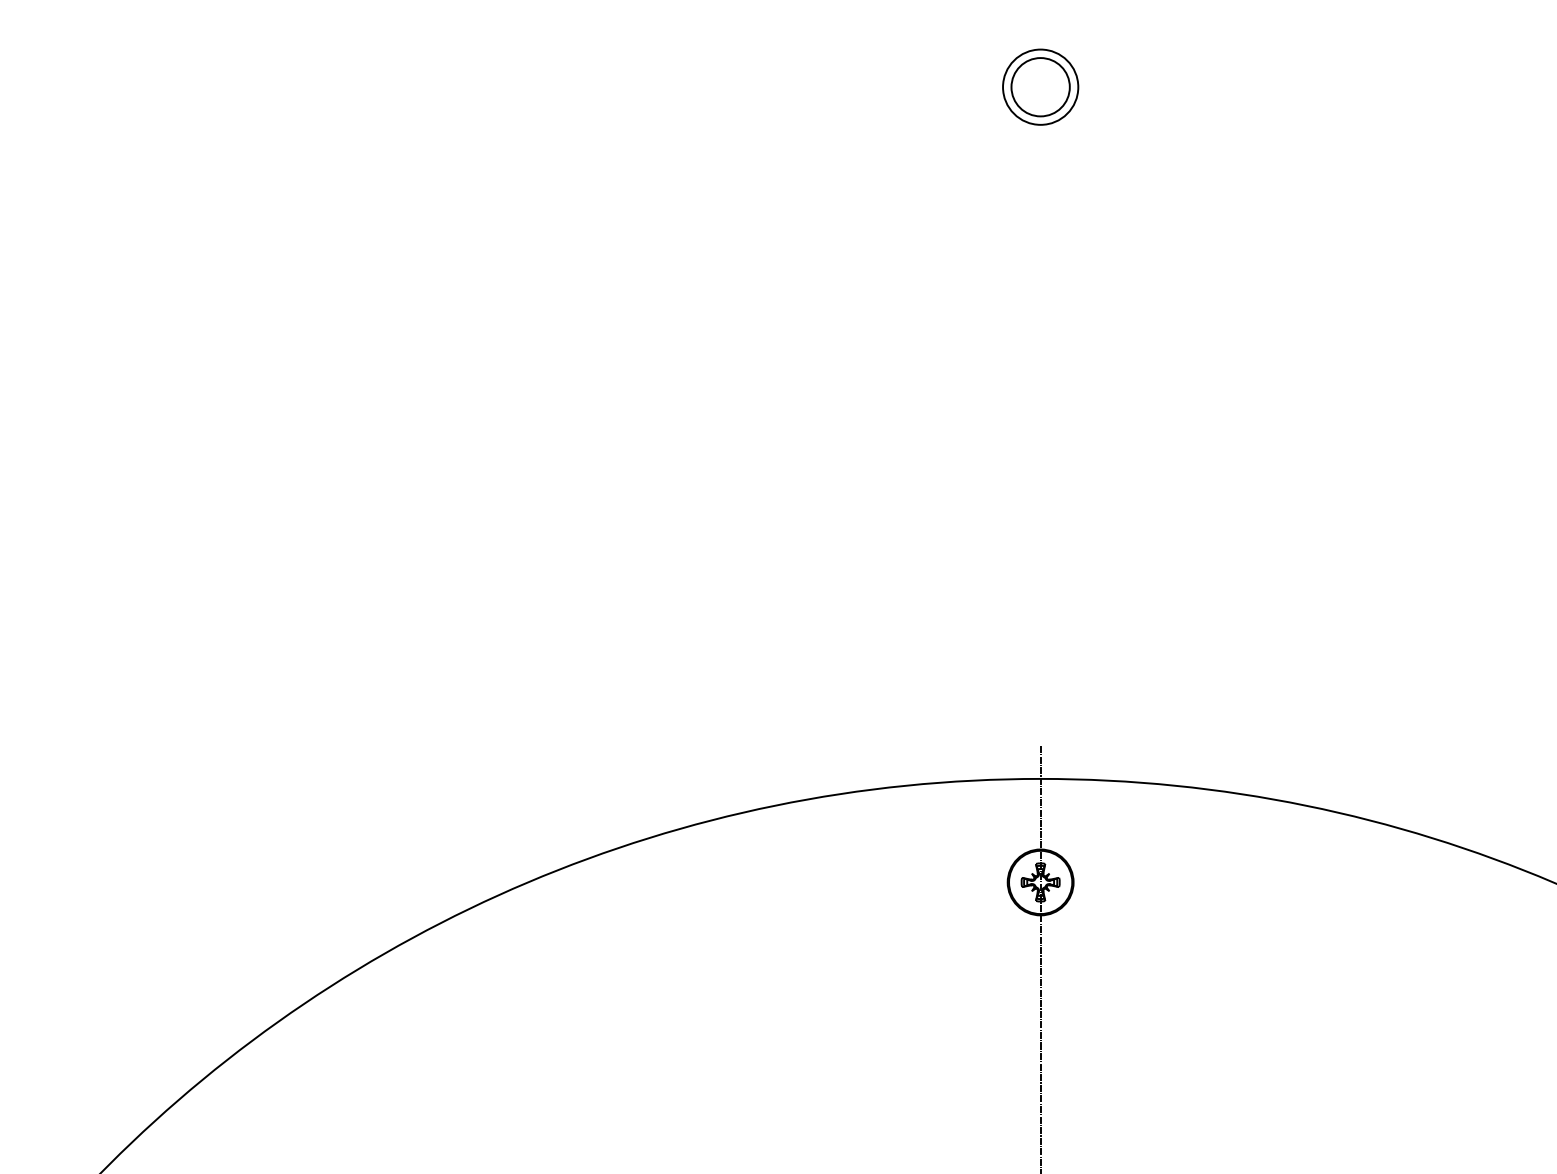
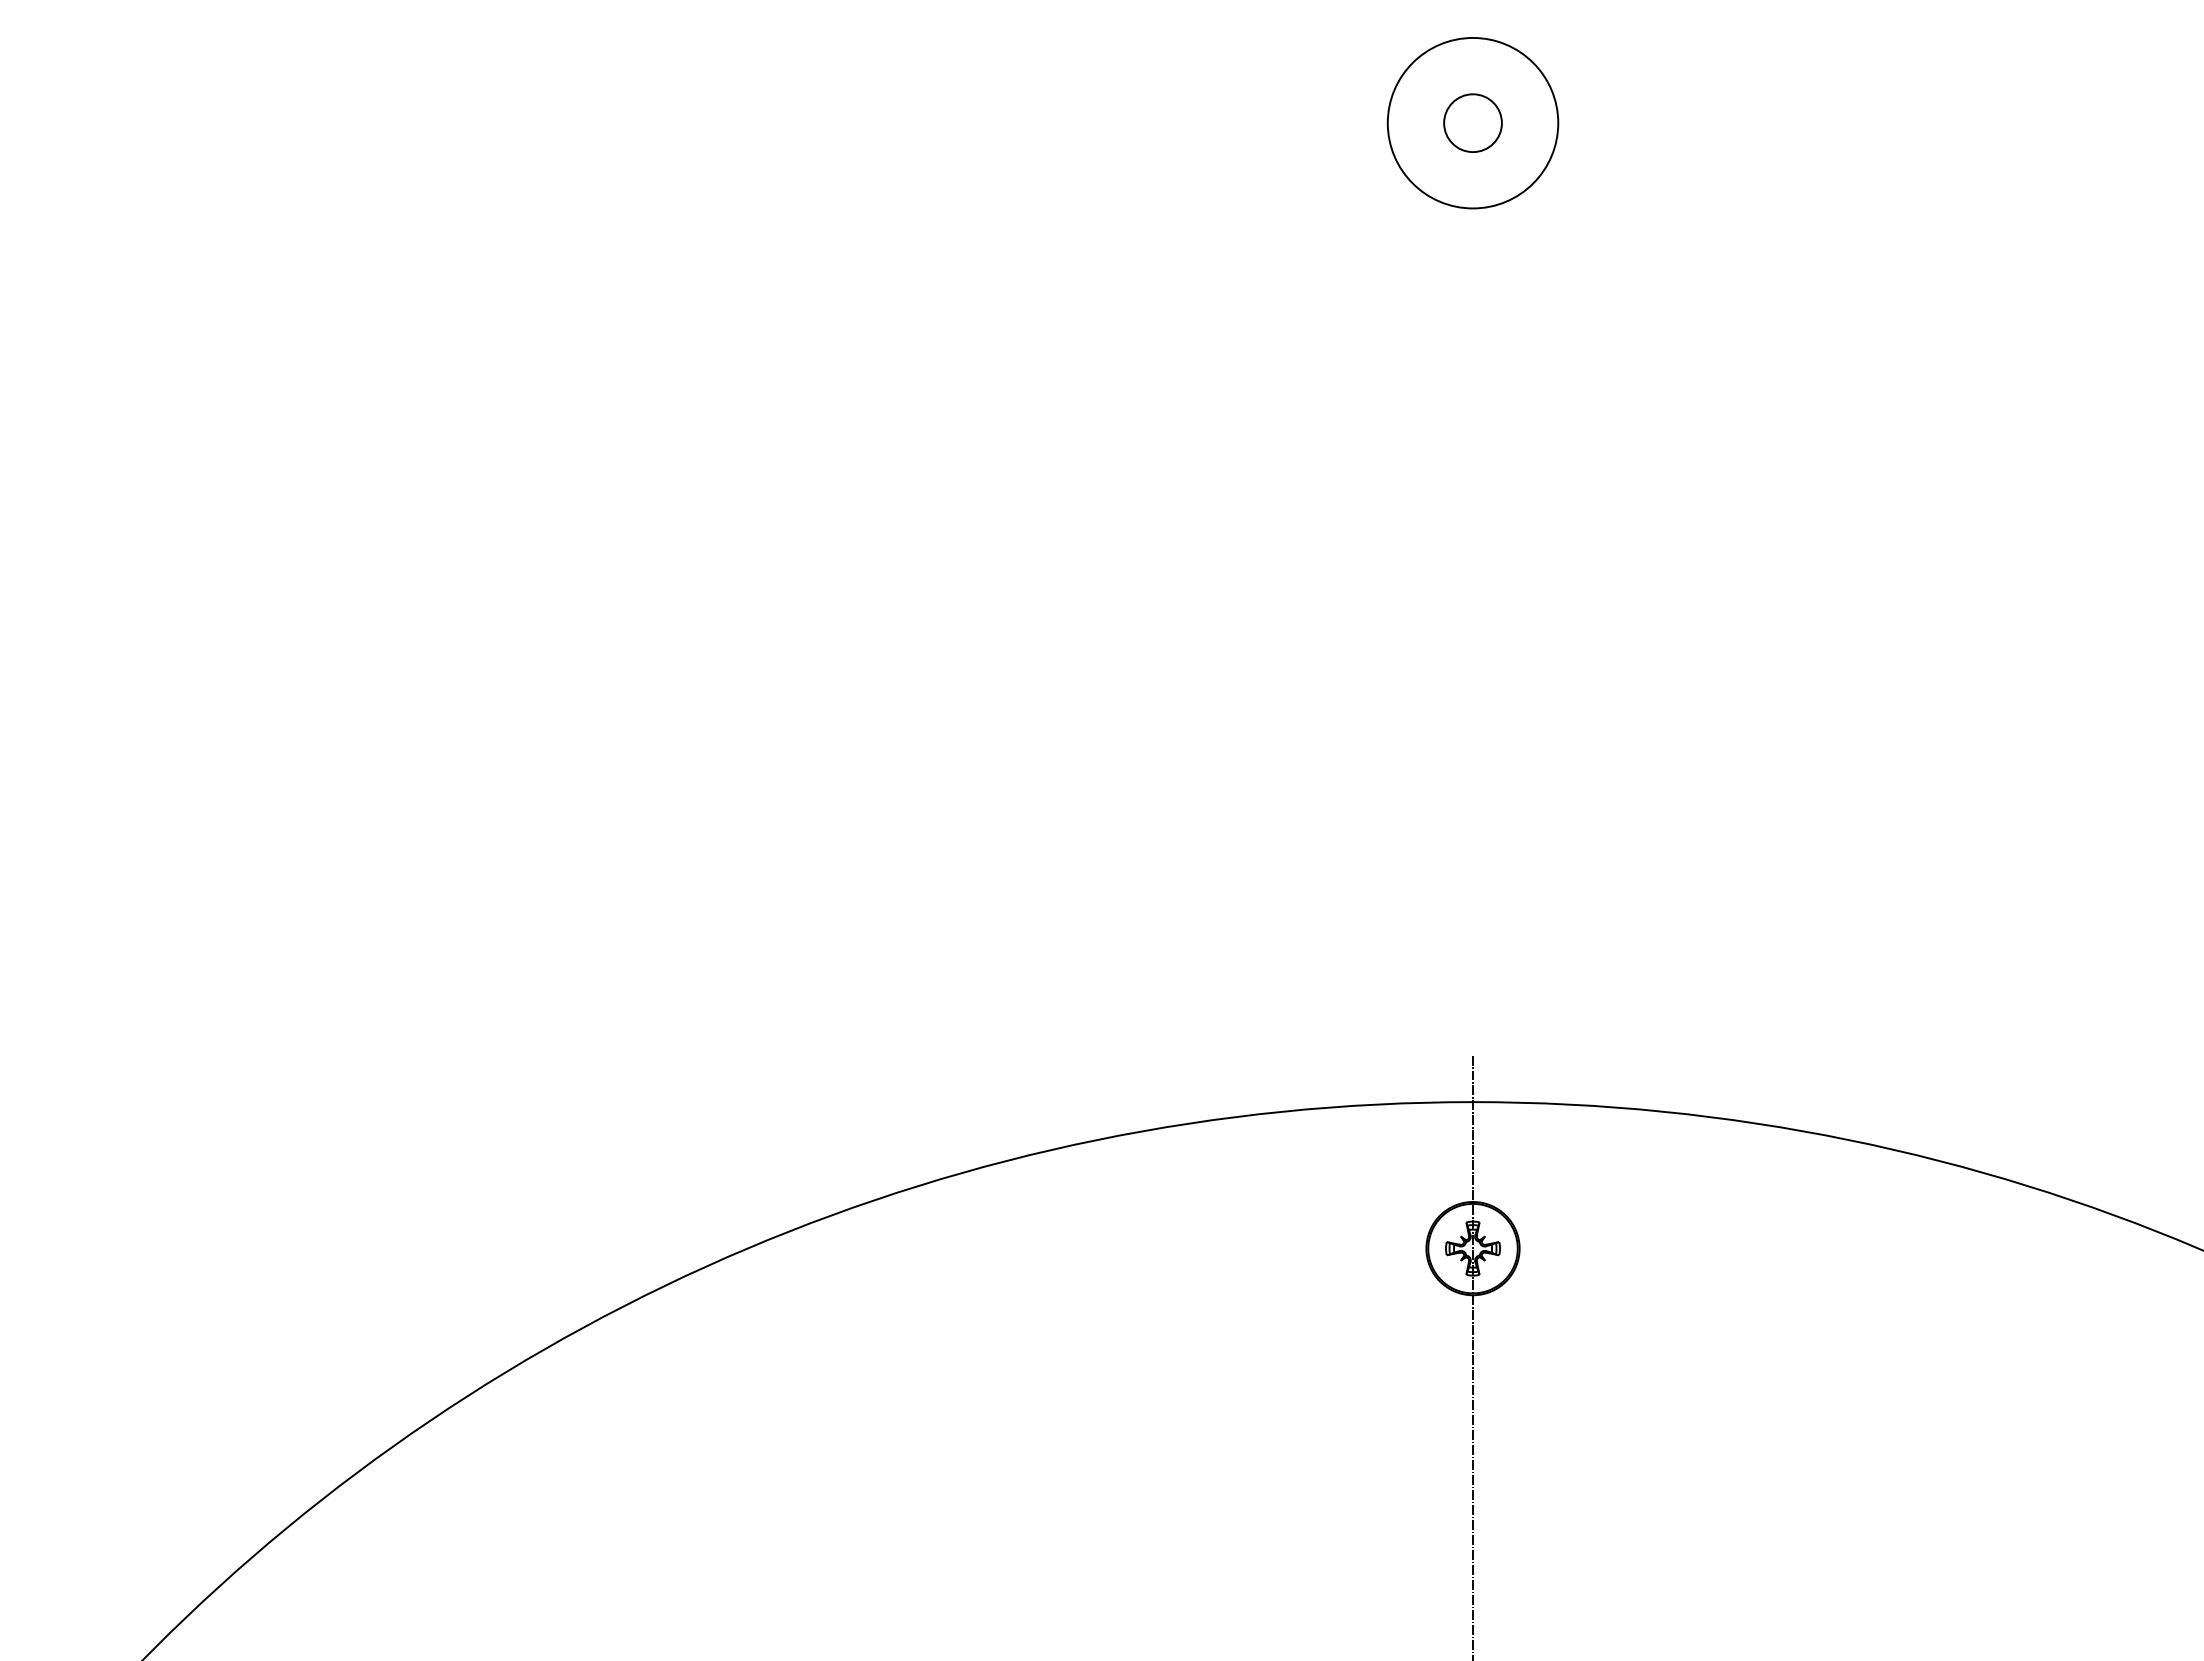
circle: (1040, 86) -> (1472, 122), size x0.7
circle: (1040, 86) -> (1472, 122), size x1.6

